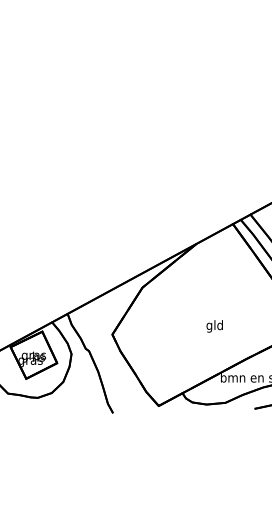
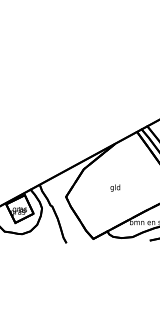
text: (215, 325) -> (115, 187), moved

